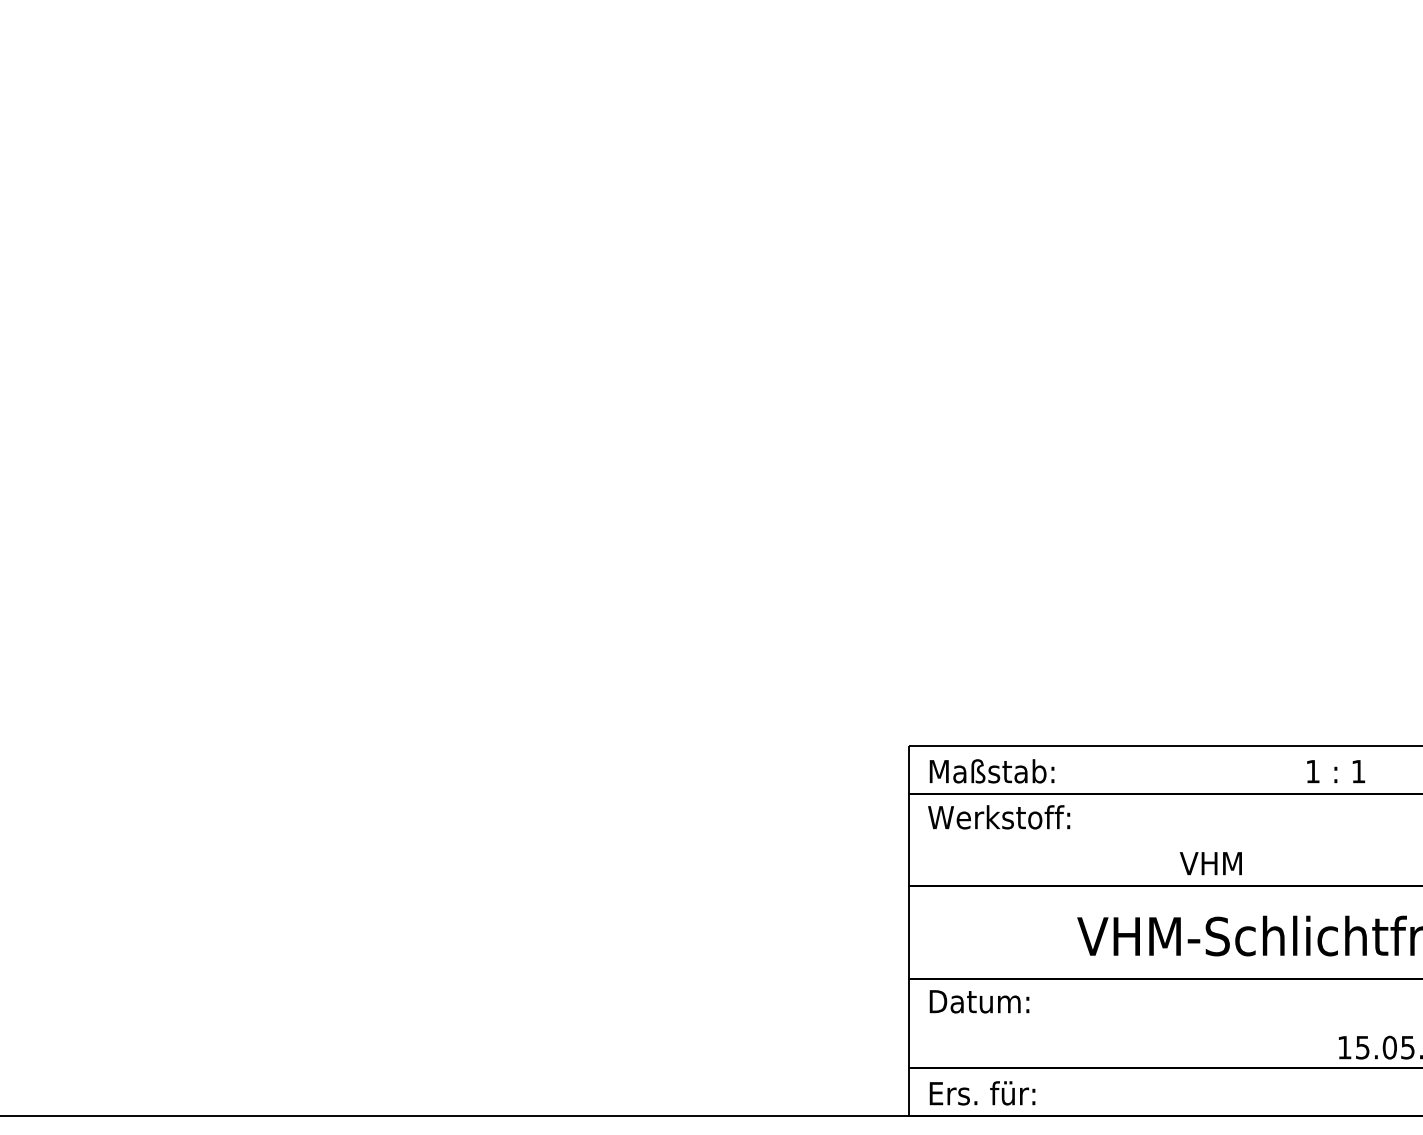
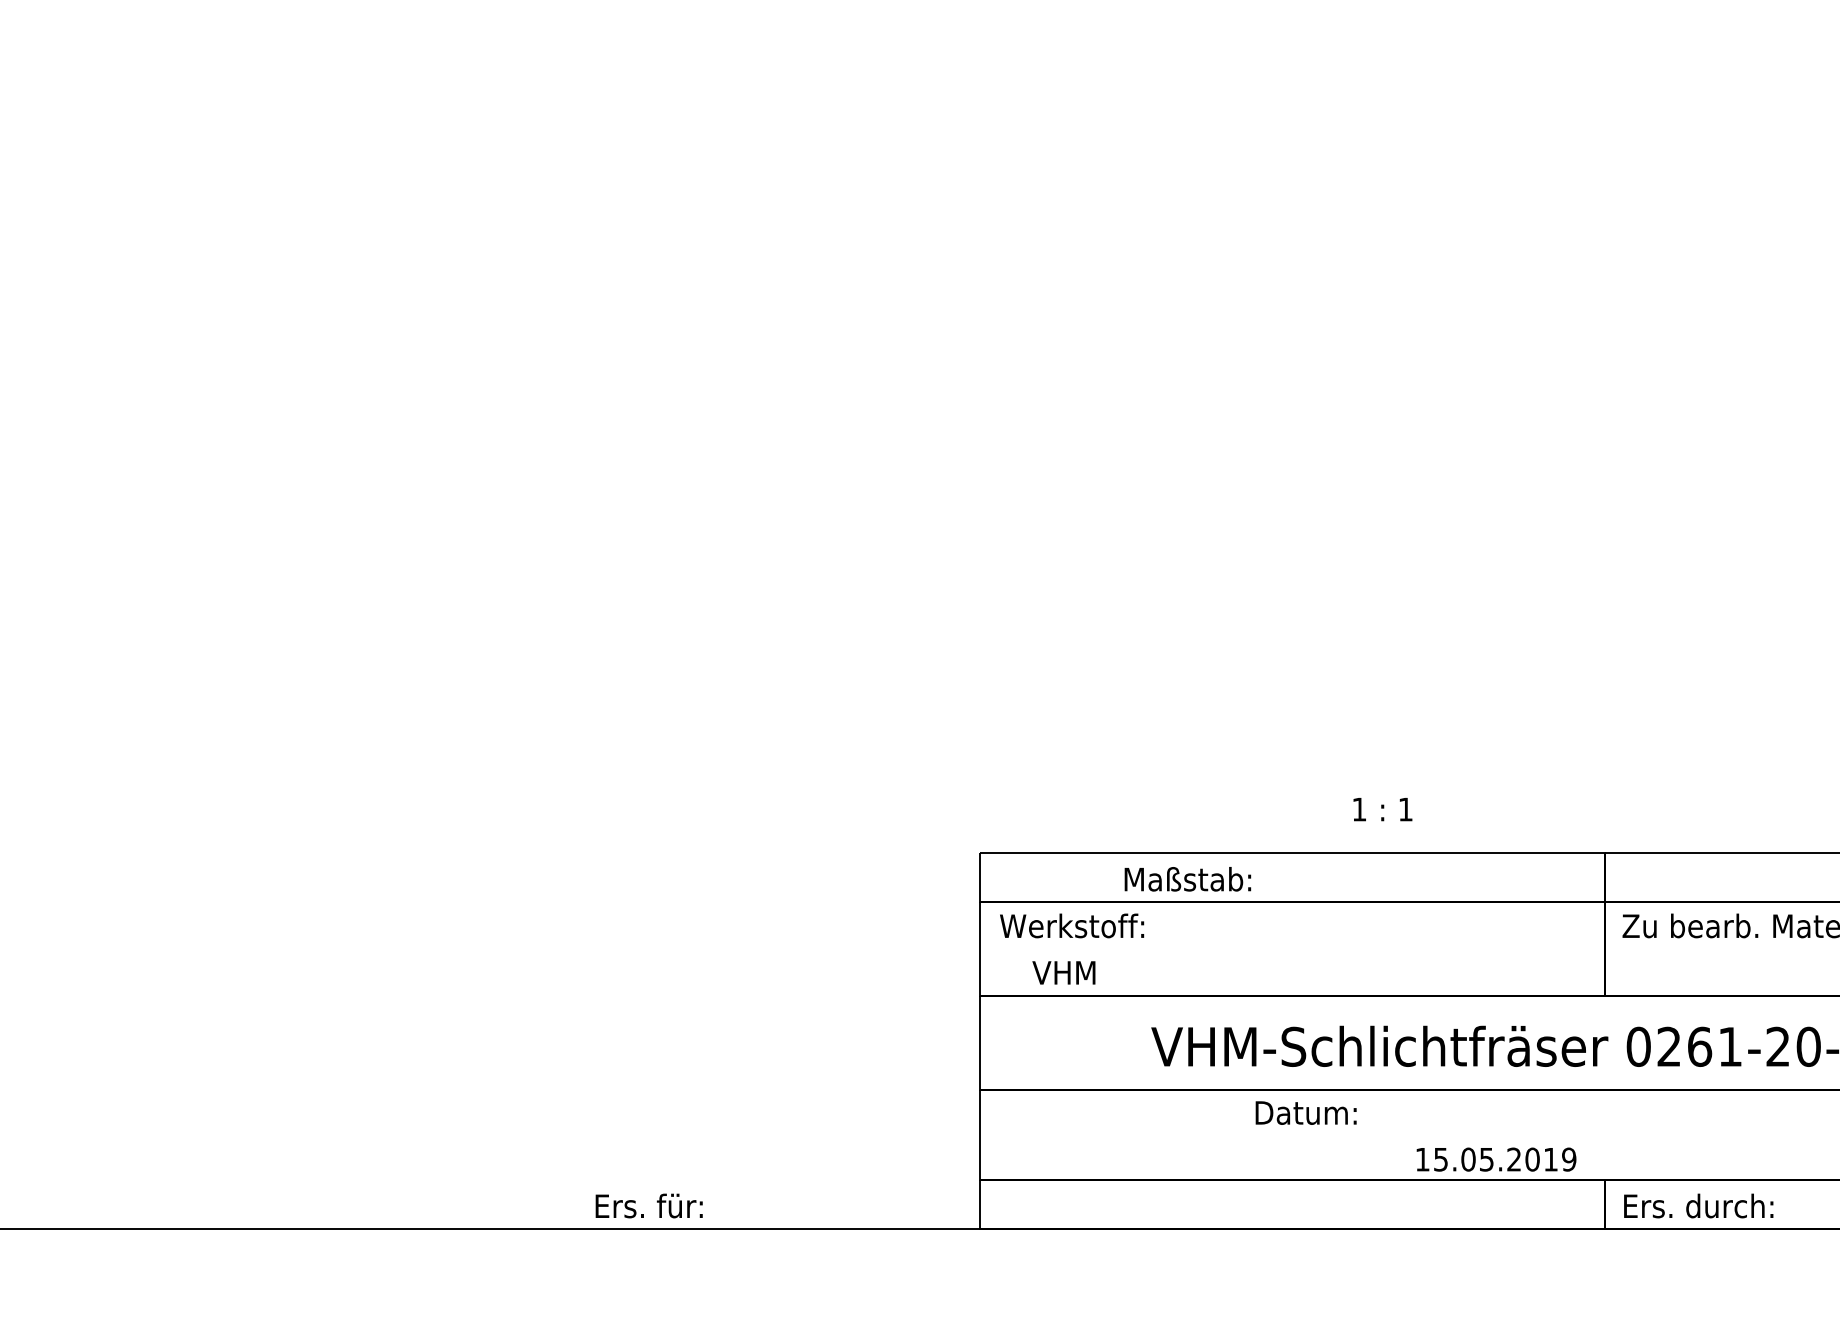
text: (991, 771) -> (1187, 879), moved
text: (1335, 771) -> (1382, 809), moved
text: (1210, 863) -> (1063, 972), moved
text: (978, 1001) -> (1305, 1112), moved
text: (981, 1092) -> (648, 1205), moved

